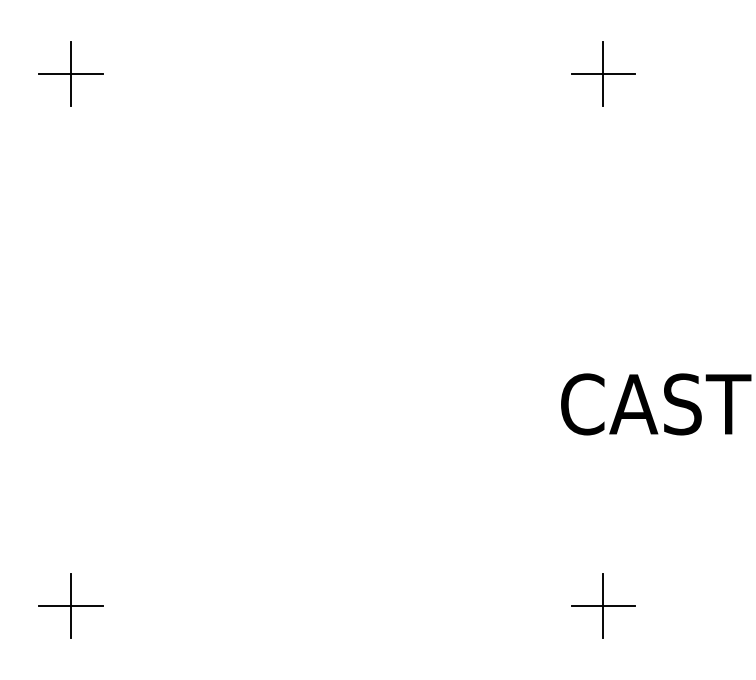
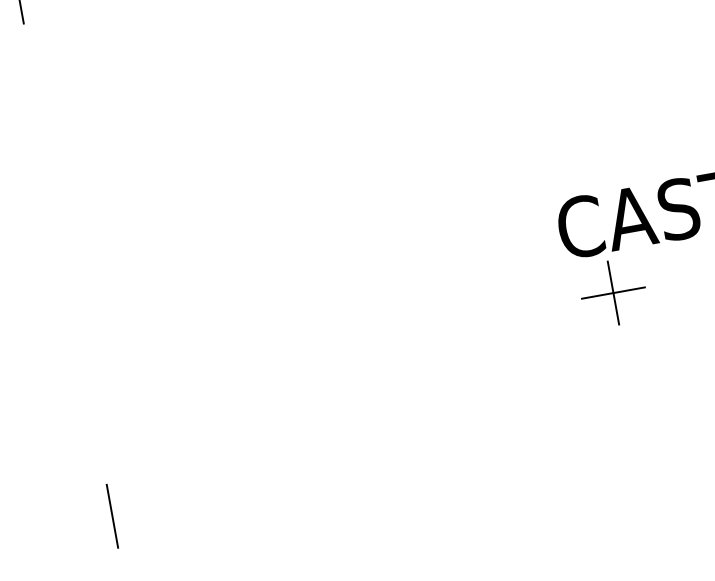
part: (603, 605) -> (613, 292), moved
line: (70, 606) -> (112, 516), removed

